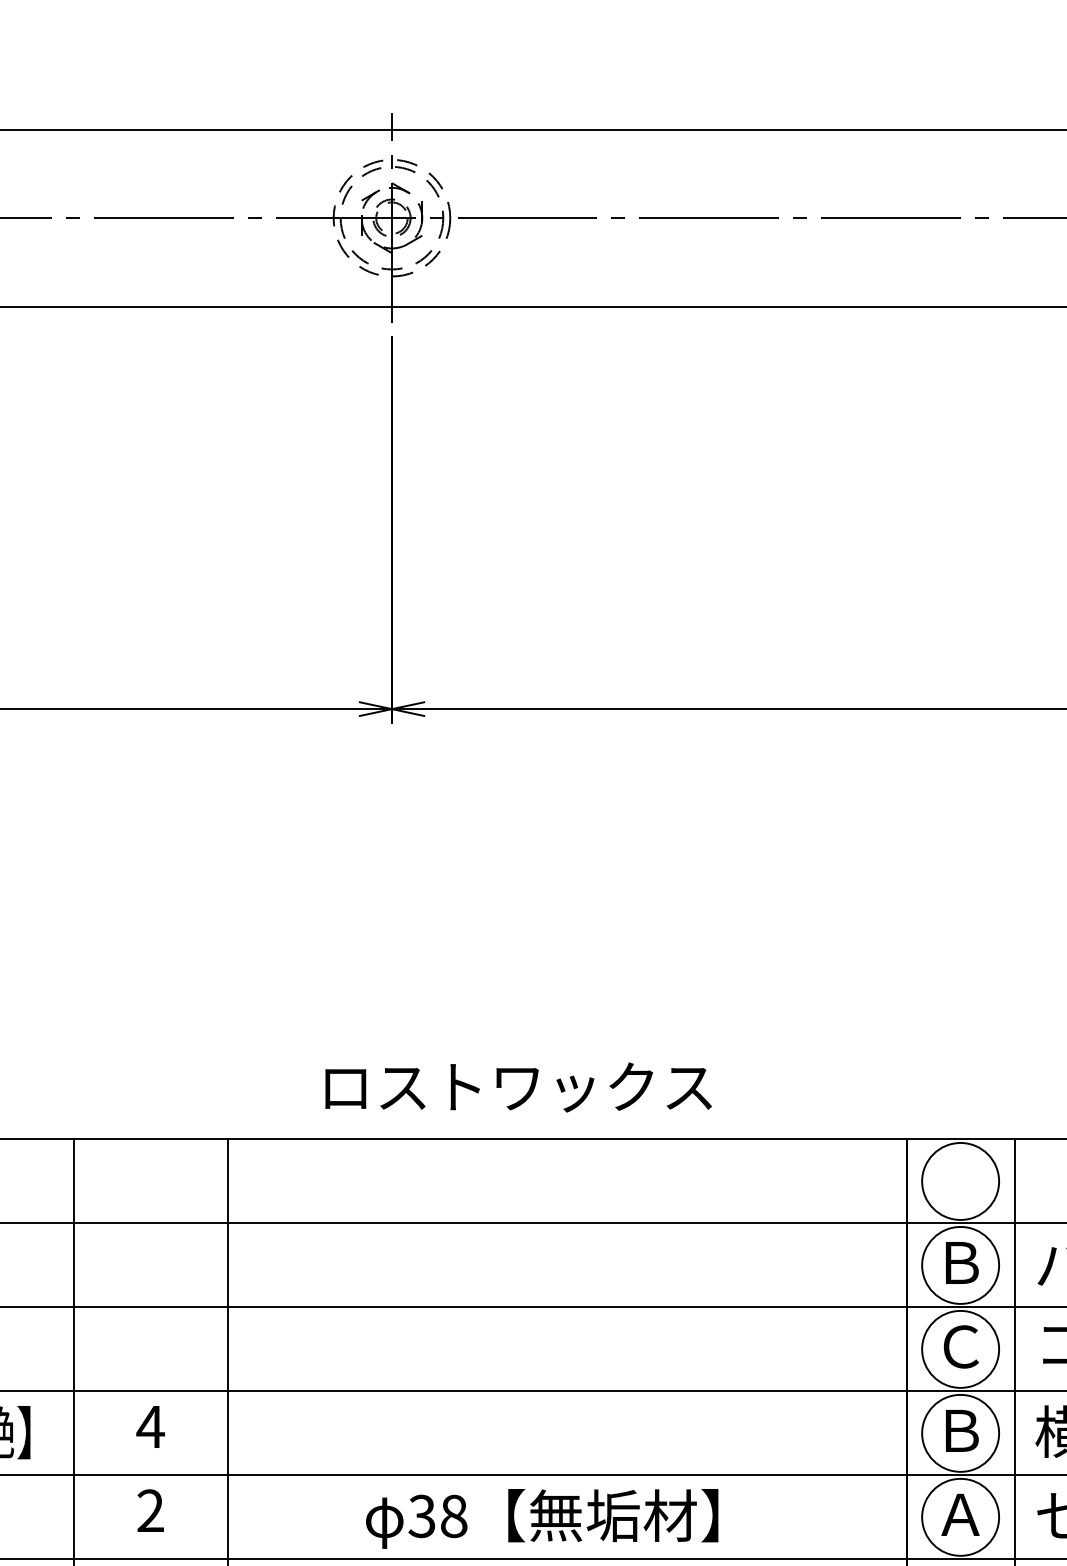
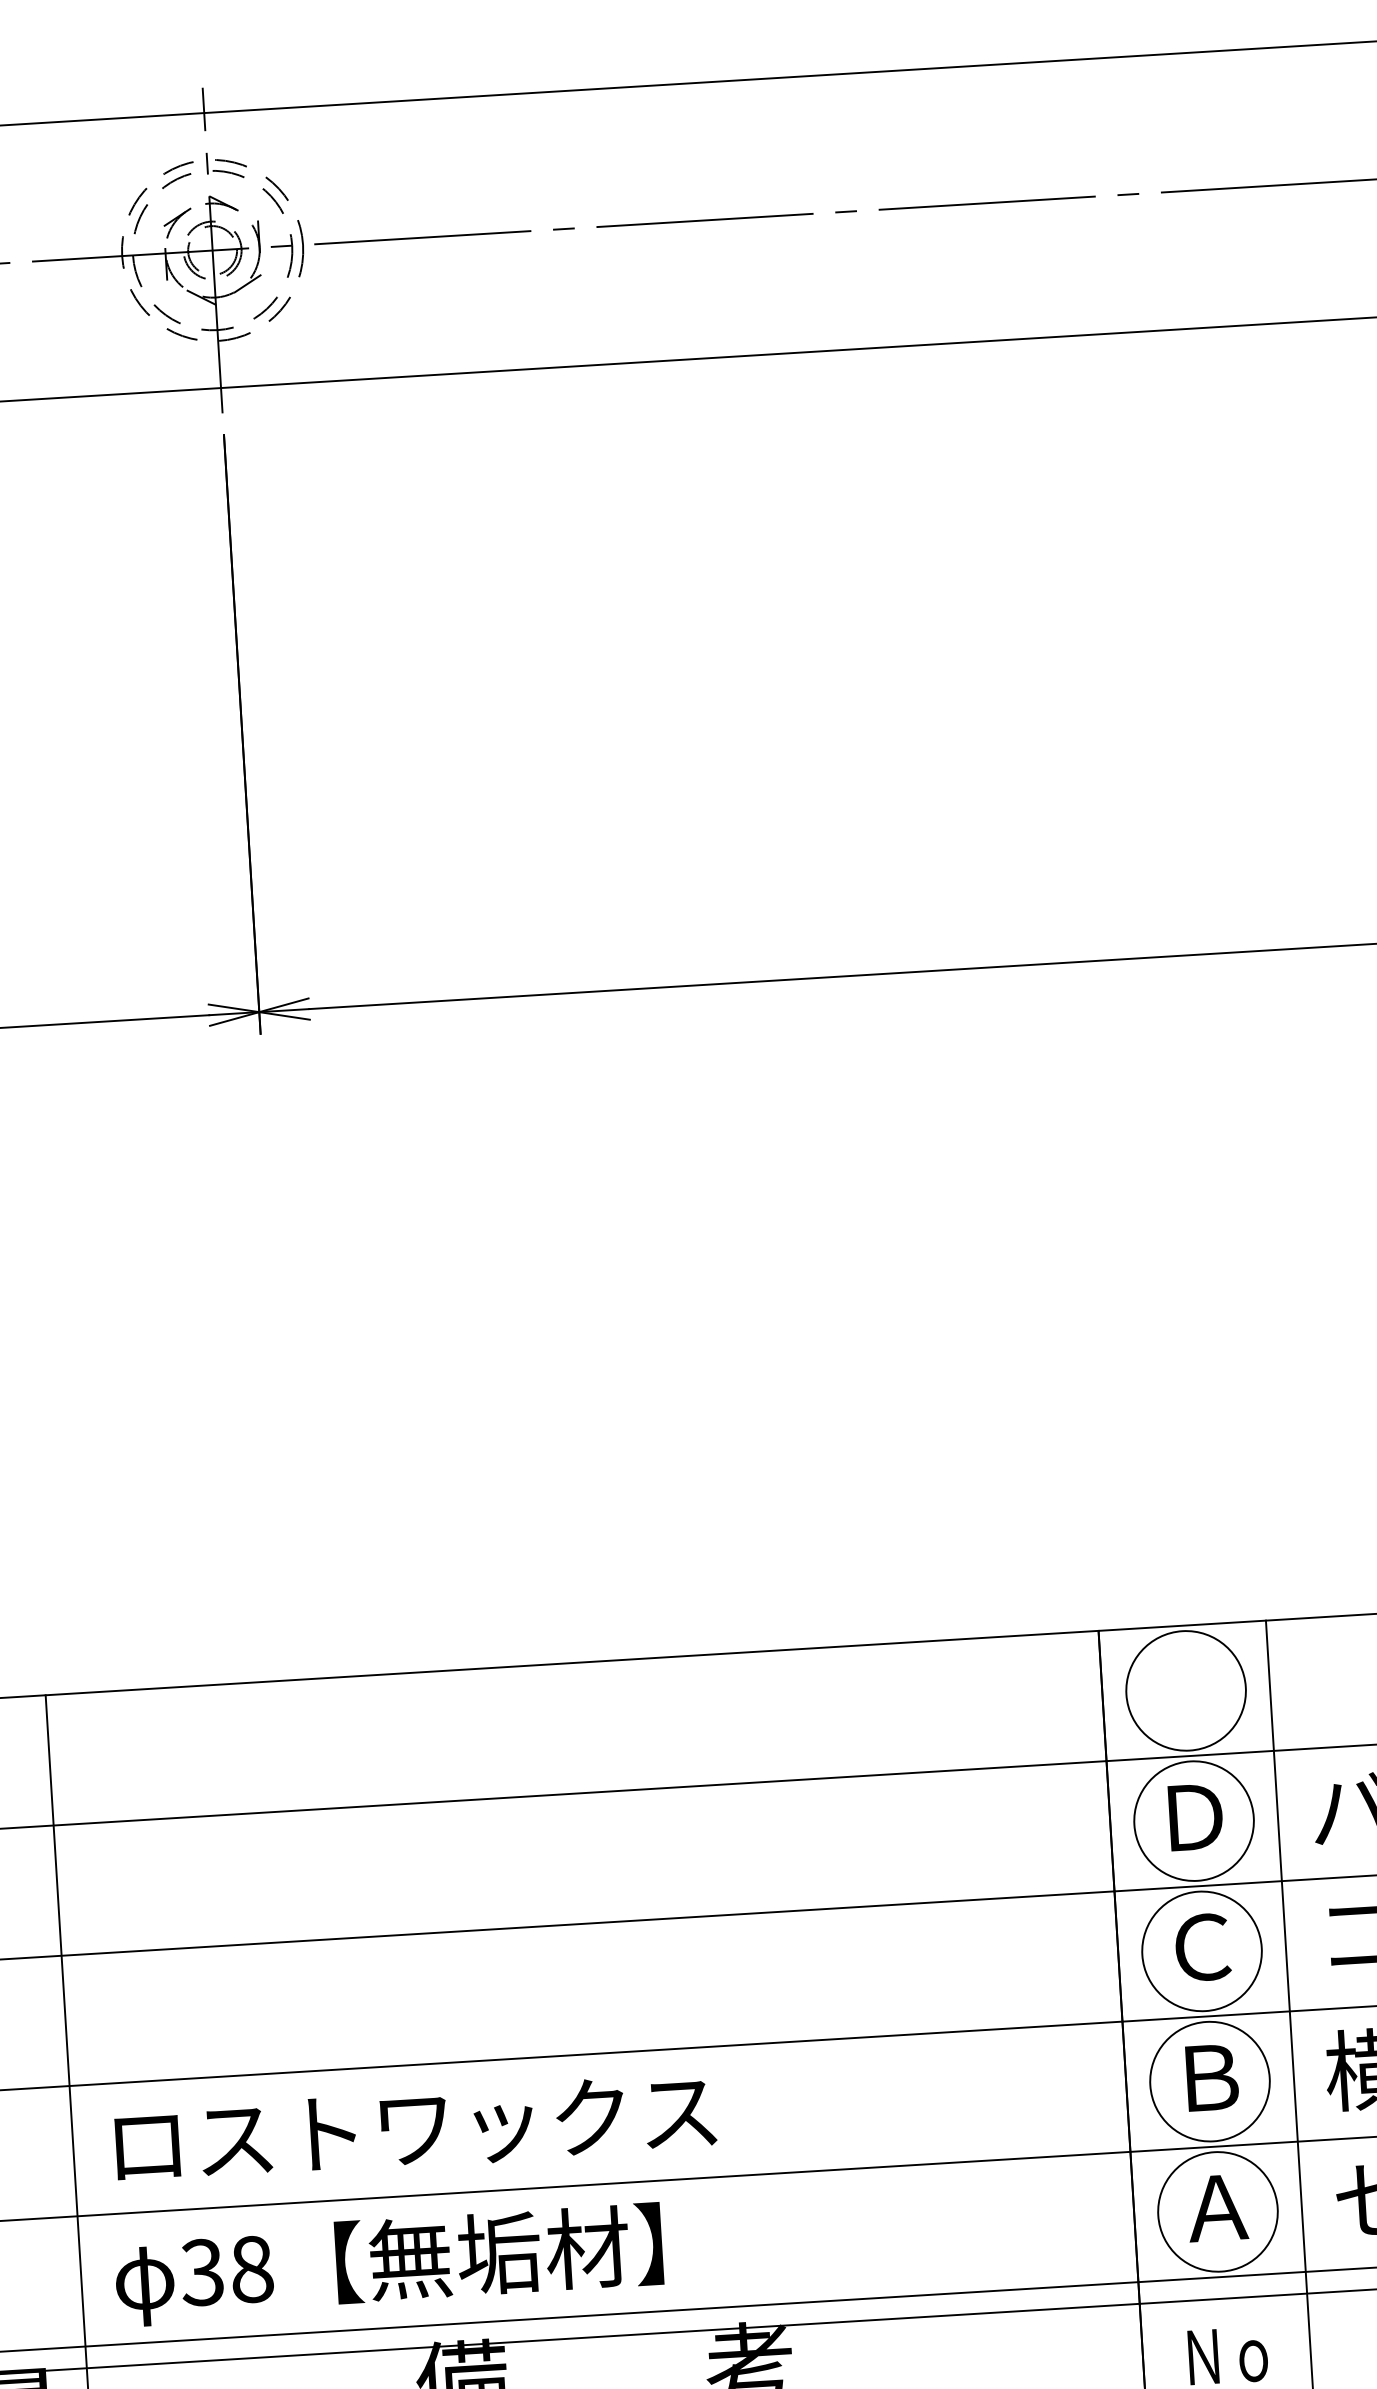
text: (518, 1087) -> (415, 2128), moved
text: (962, 1262) -> (1196, 1816), Ｂ -> Ｄ
text: (542, 1518) -> (389, 2264), moved

